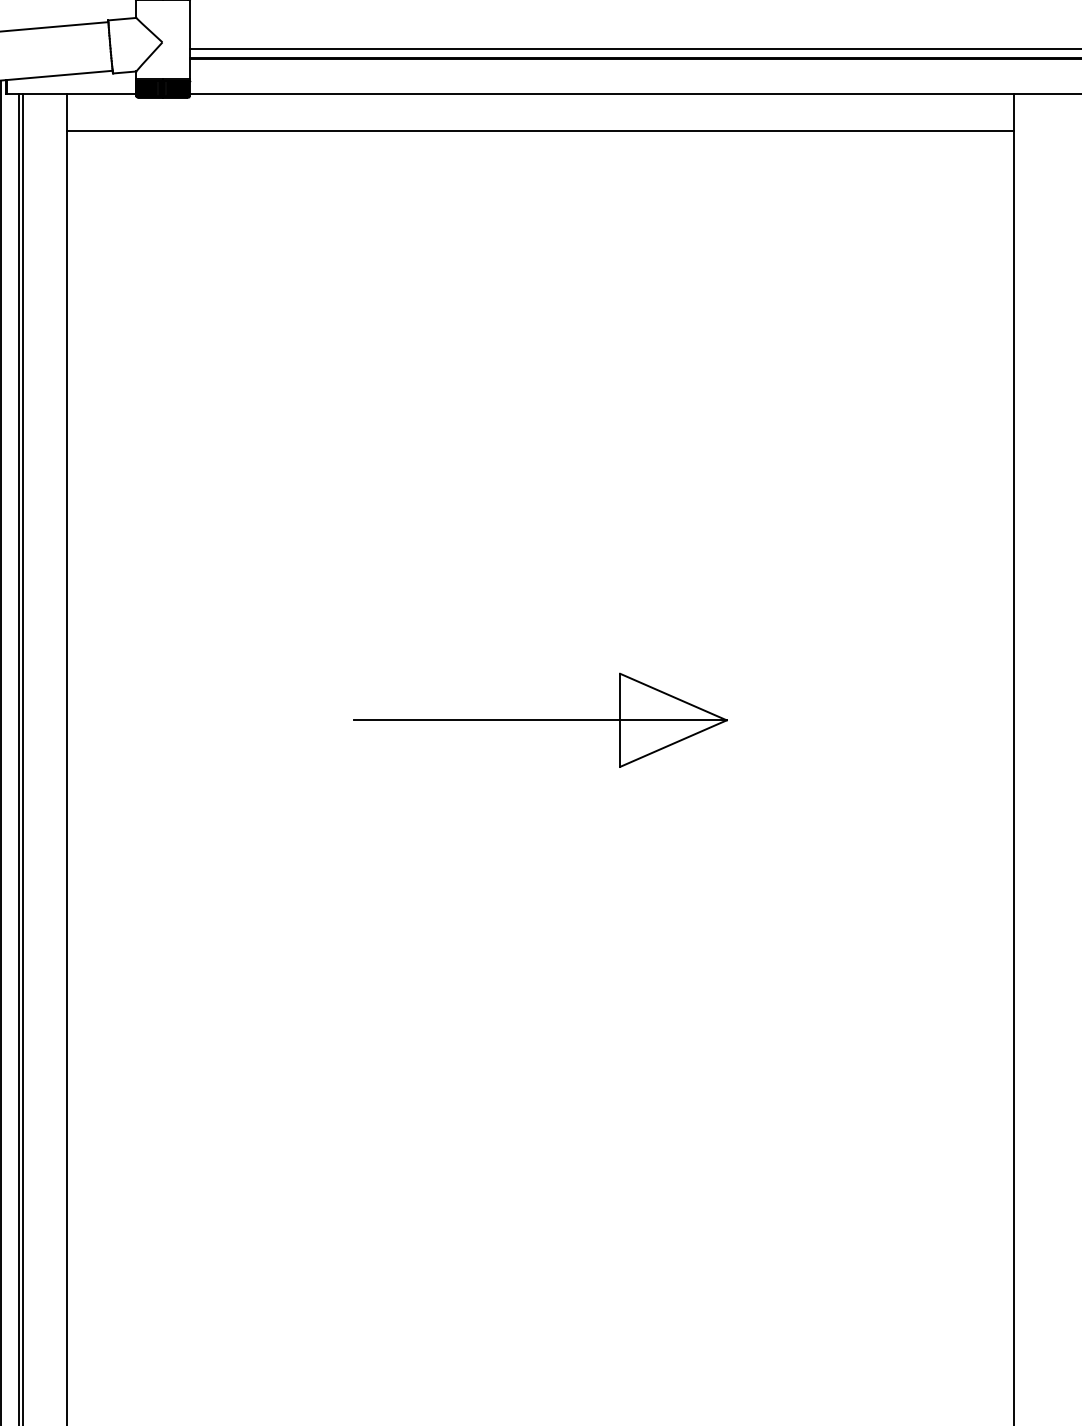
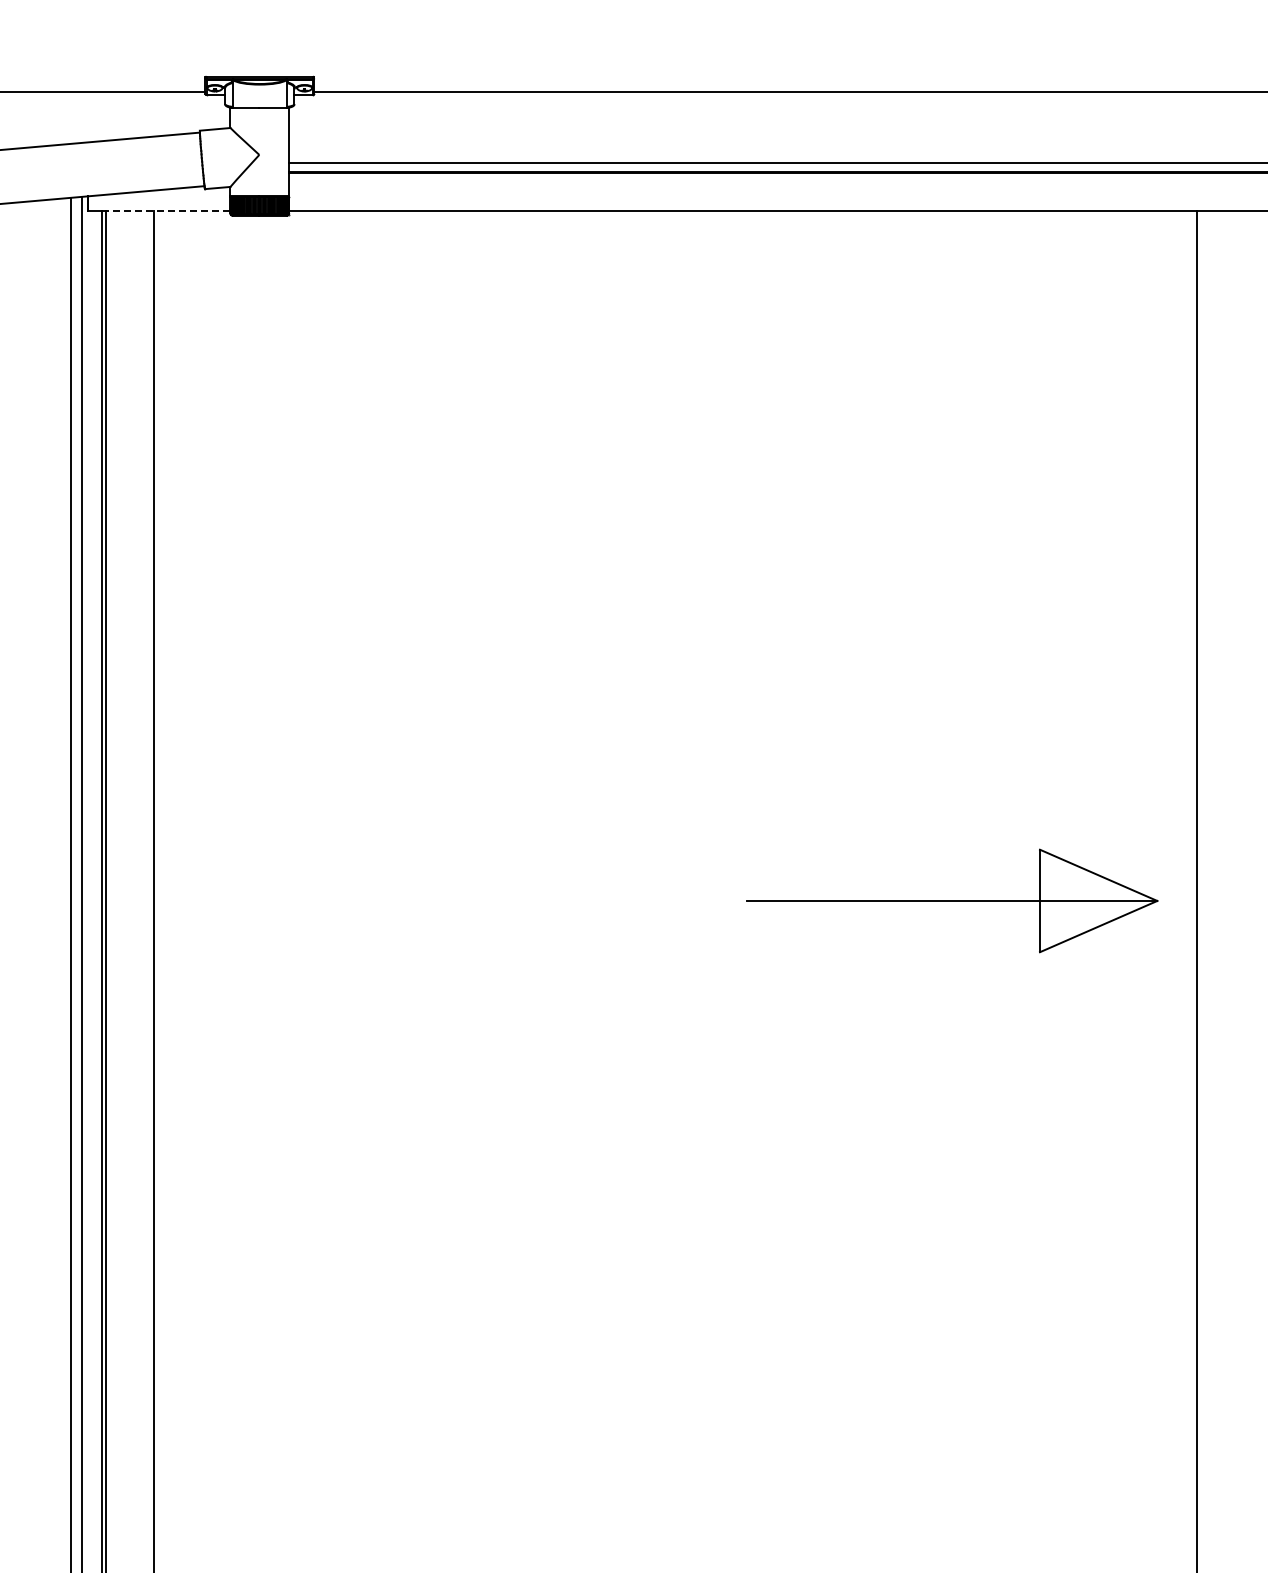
line: (77, 93) -> (165, 211), solid -> dashed
line: (540, 131) -> (675, 252), removed
part: (540, 719) -> (952, 900), moved

